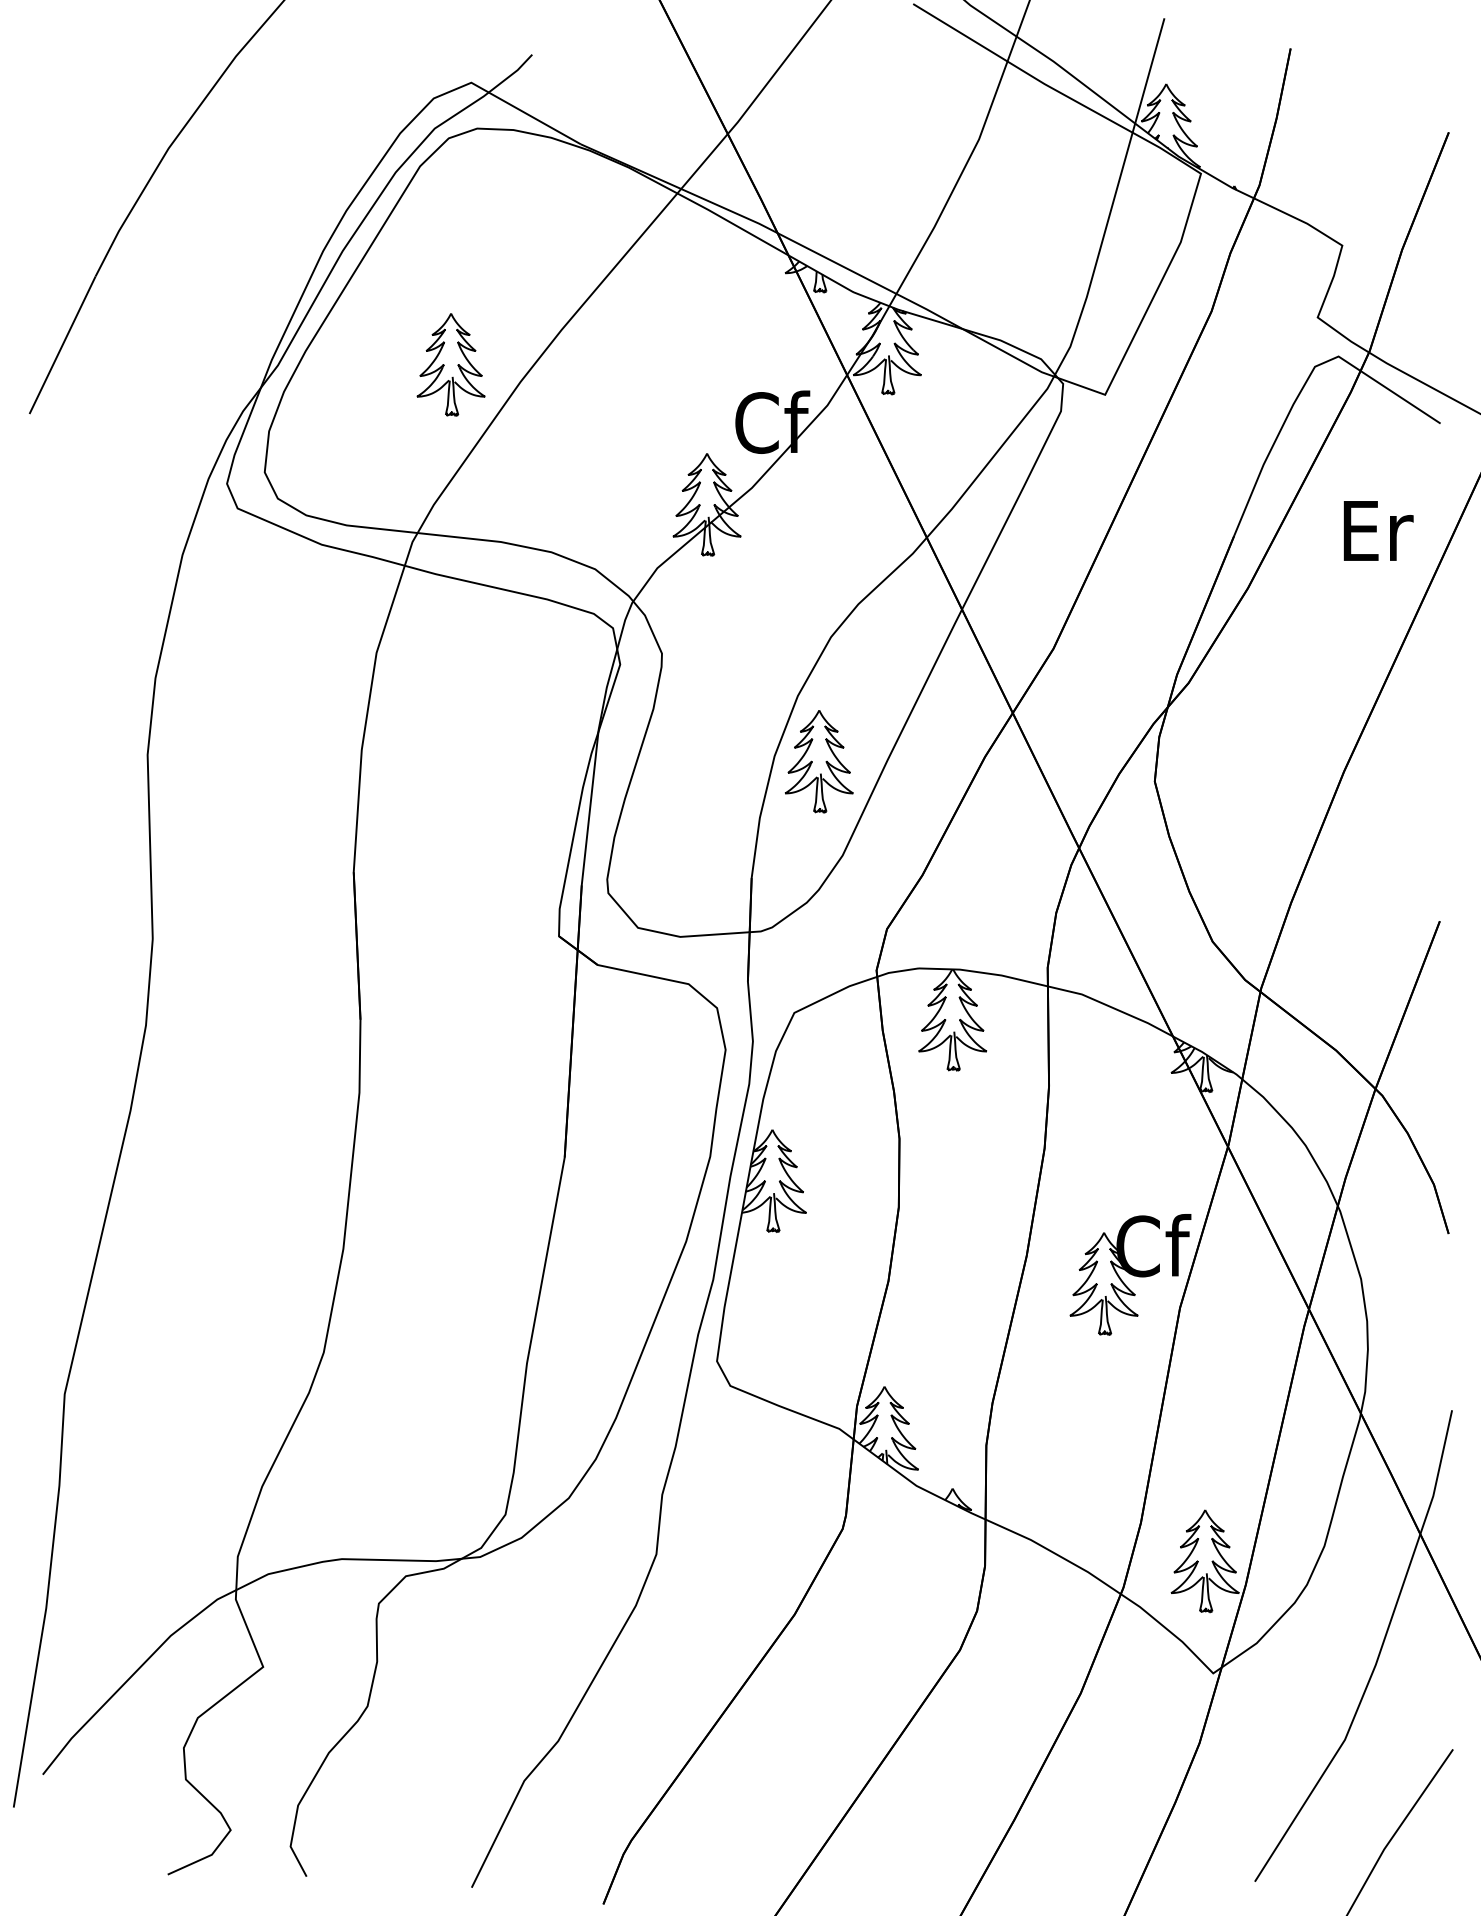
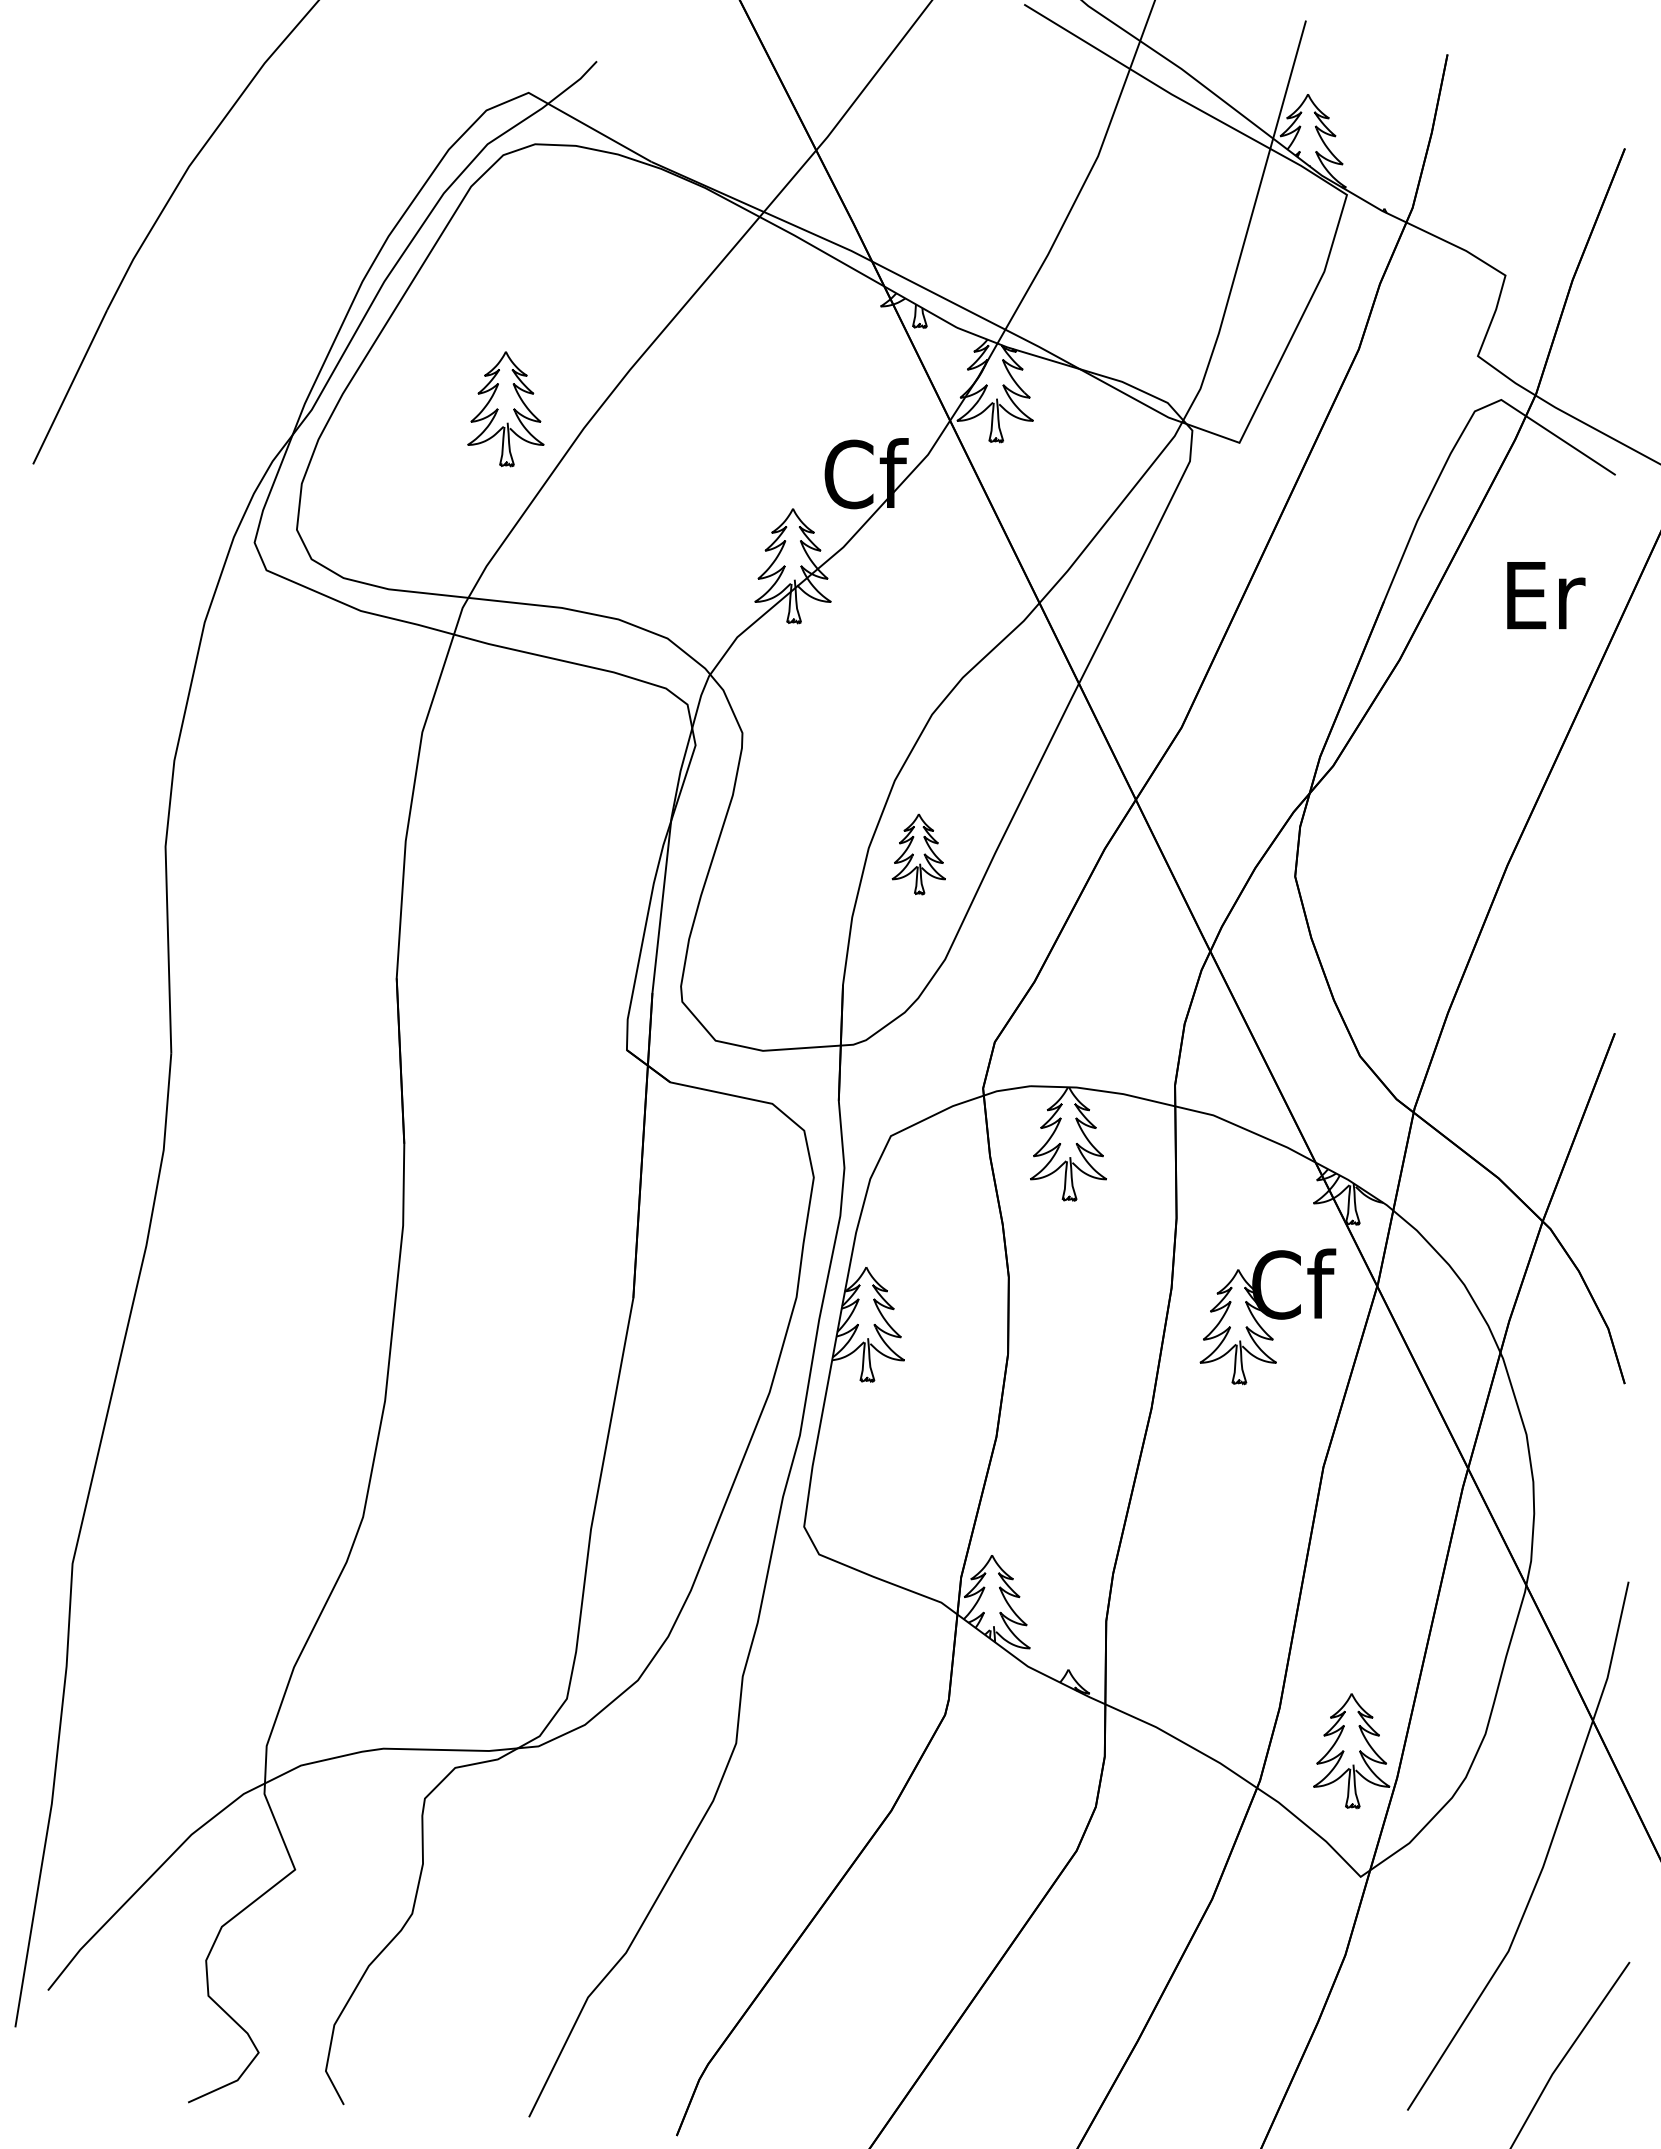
part: (818, 761) -> (918, 854), size x0.7
part: (1130, 1274) -> (1267, 1316), moved

